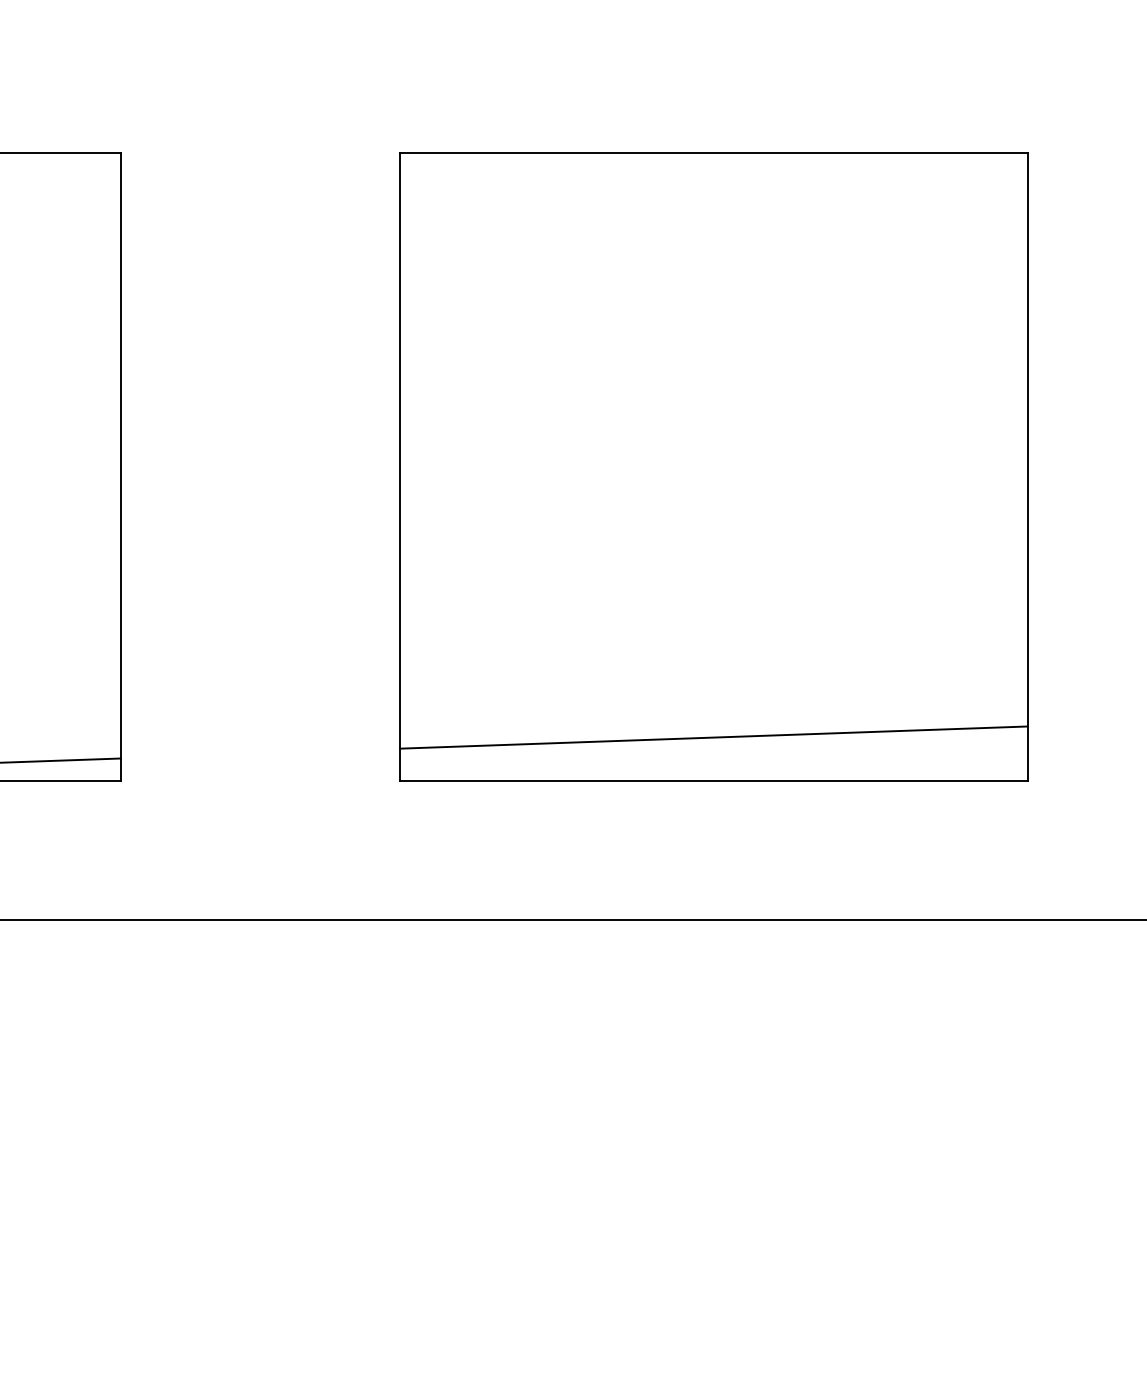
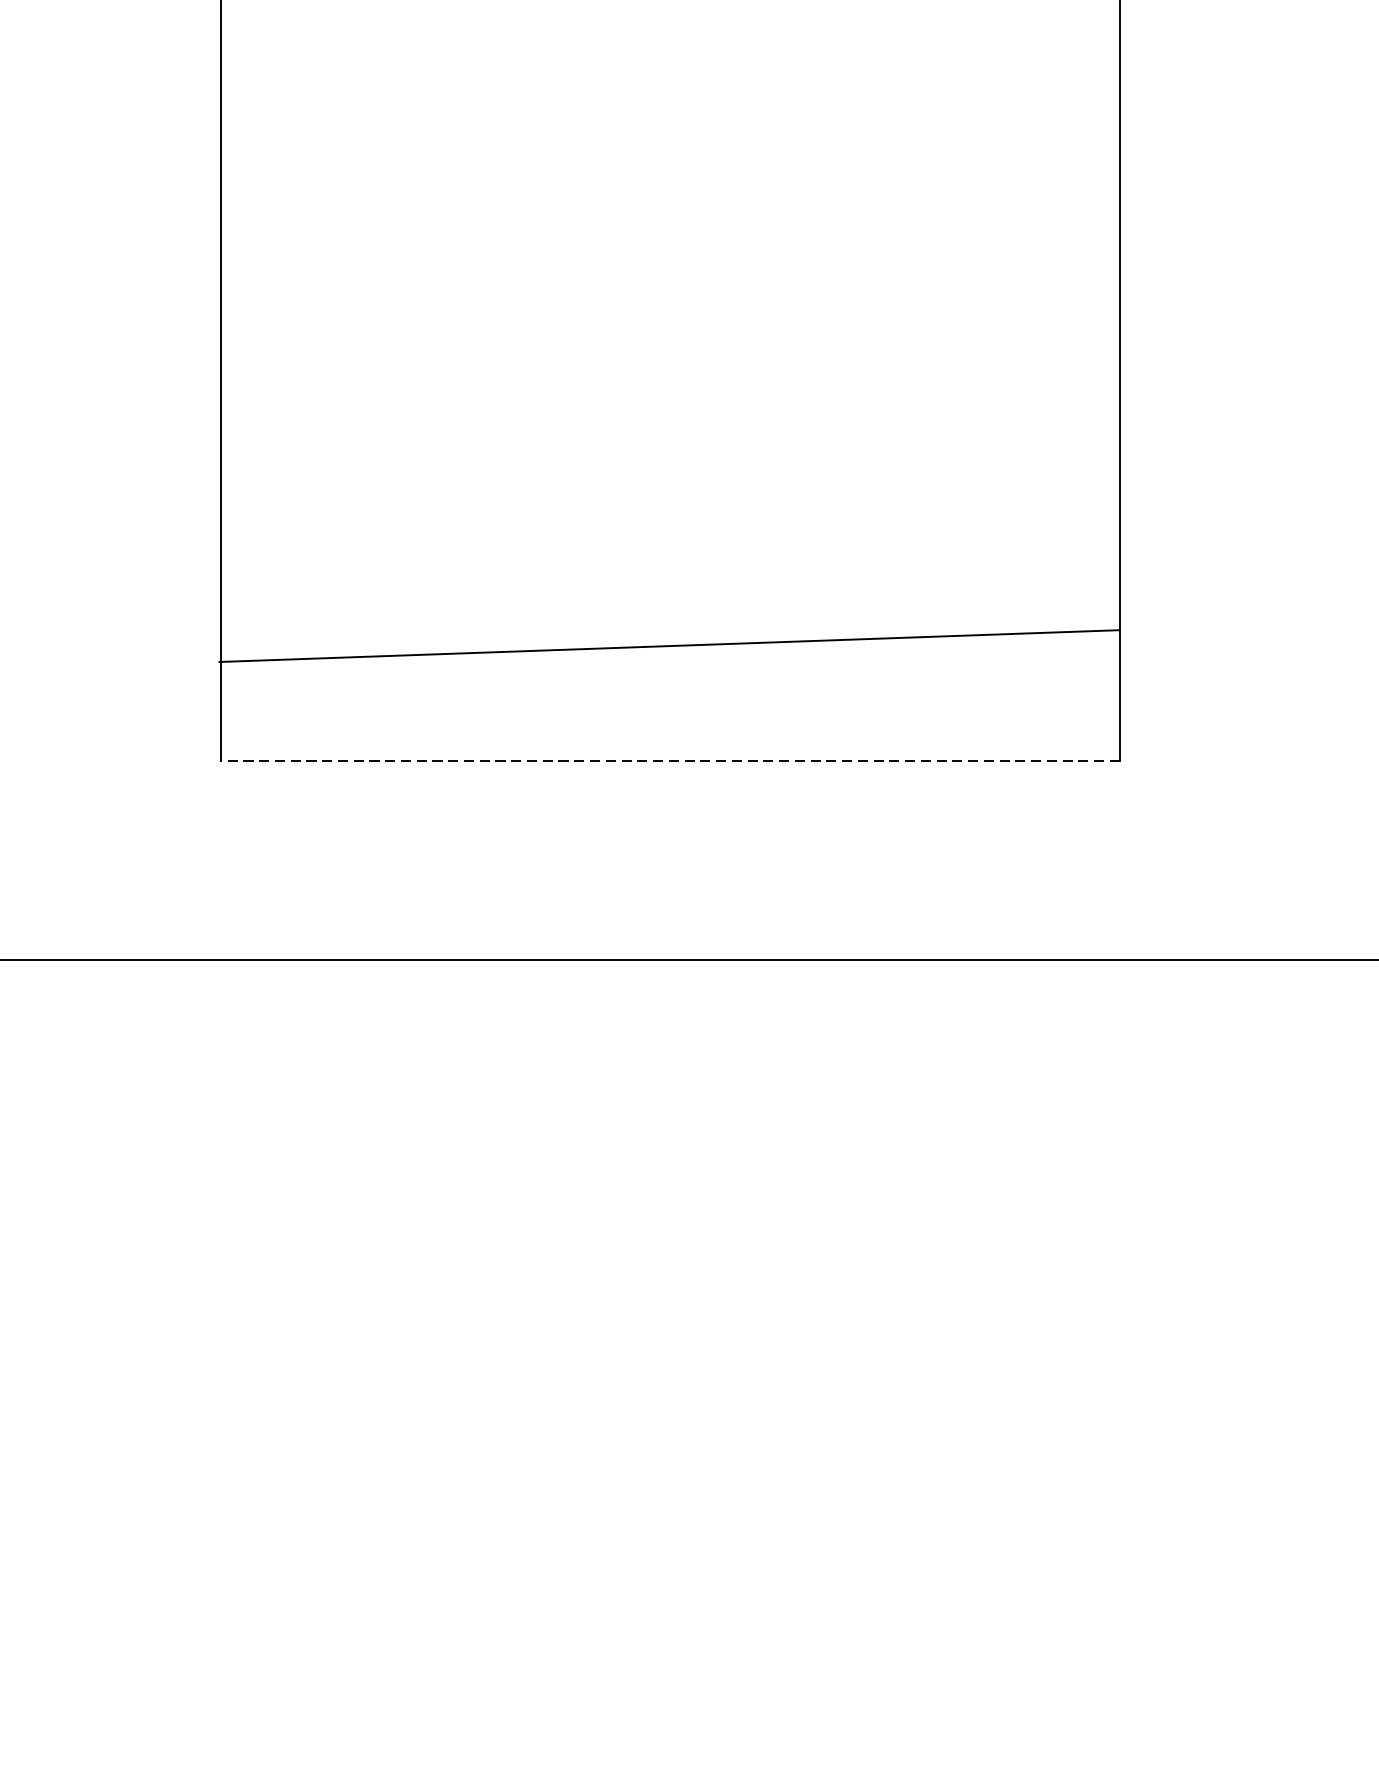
line: (713, 737) -> (668, 645), moved
line: (713, 780) -> (669, 760), solid -> dashed

